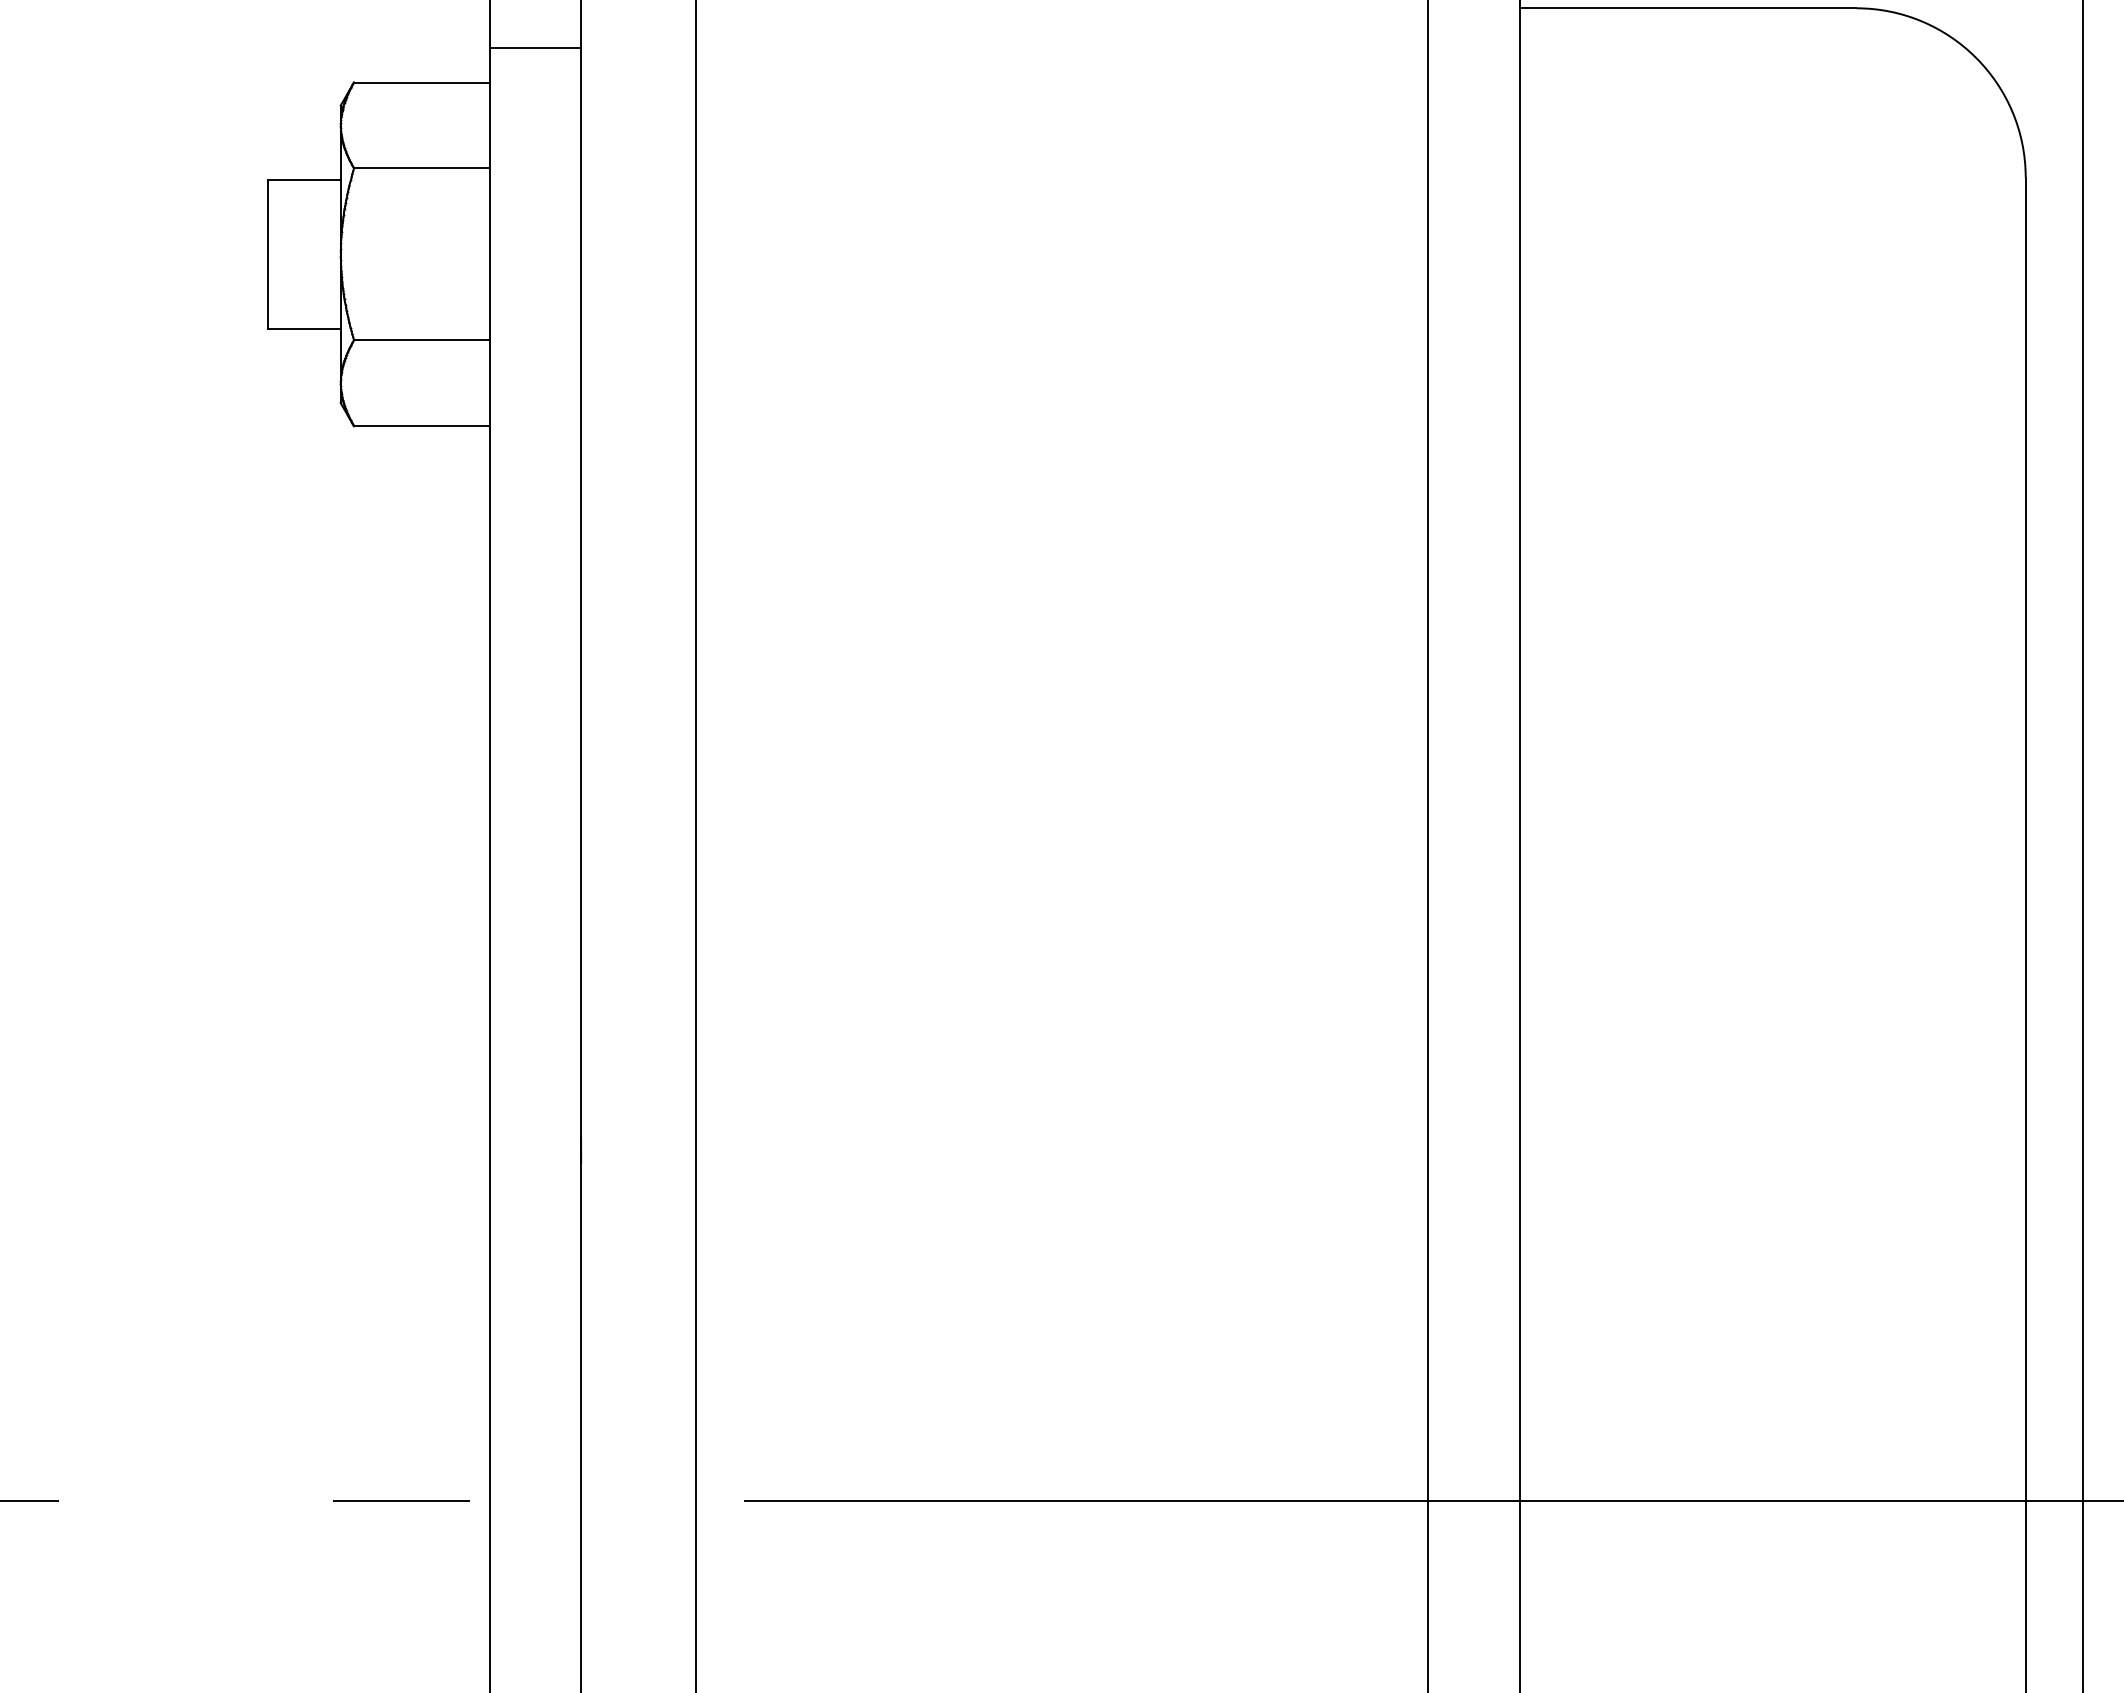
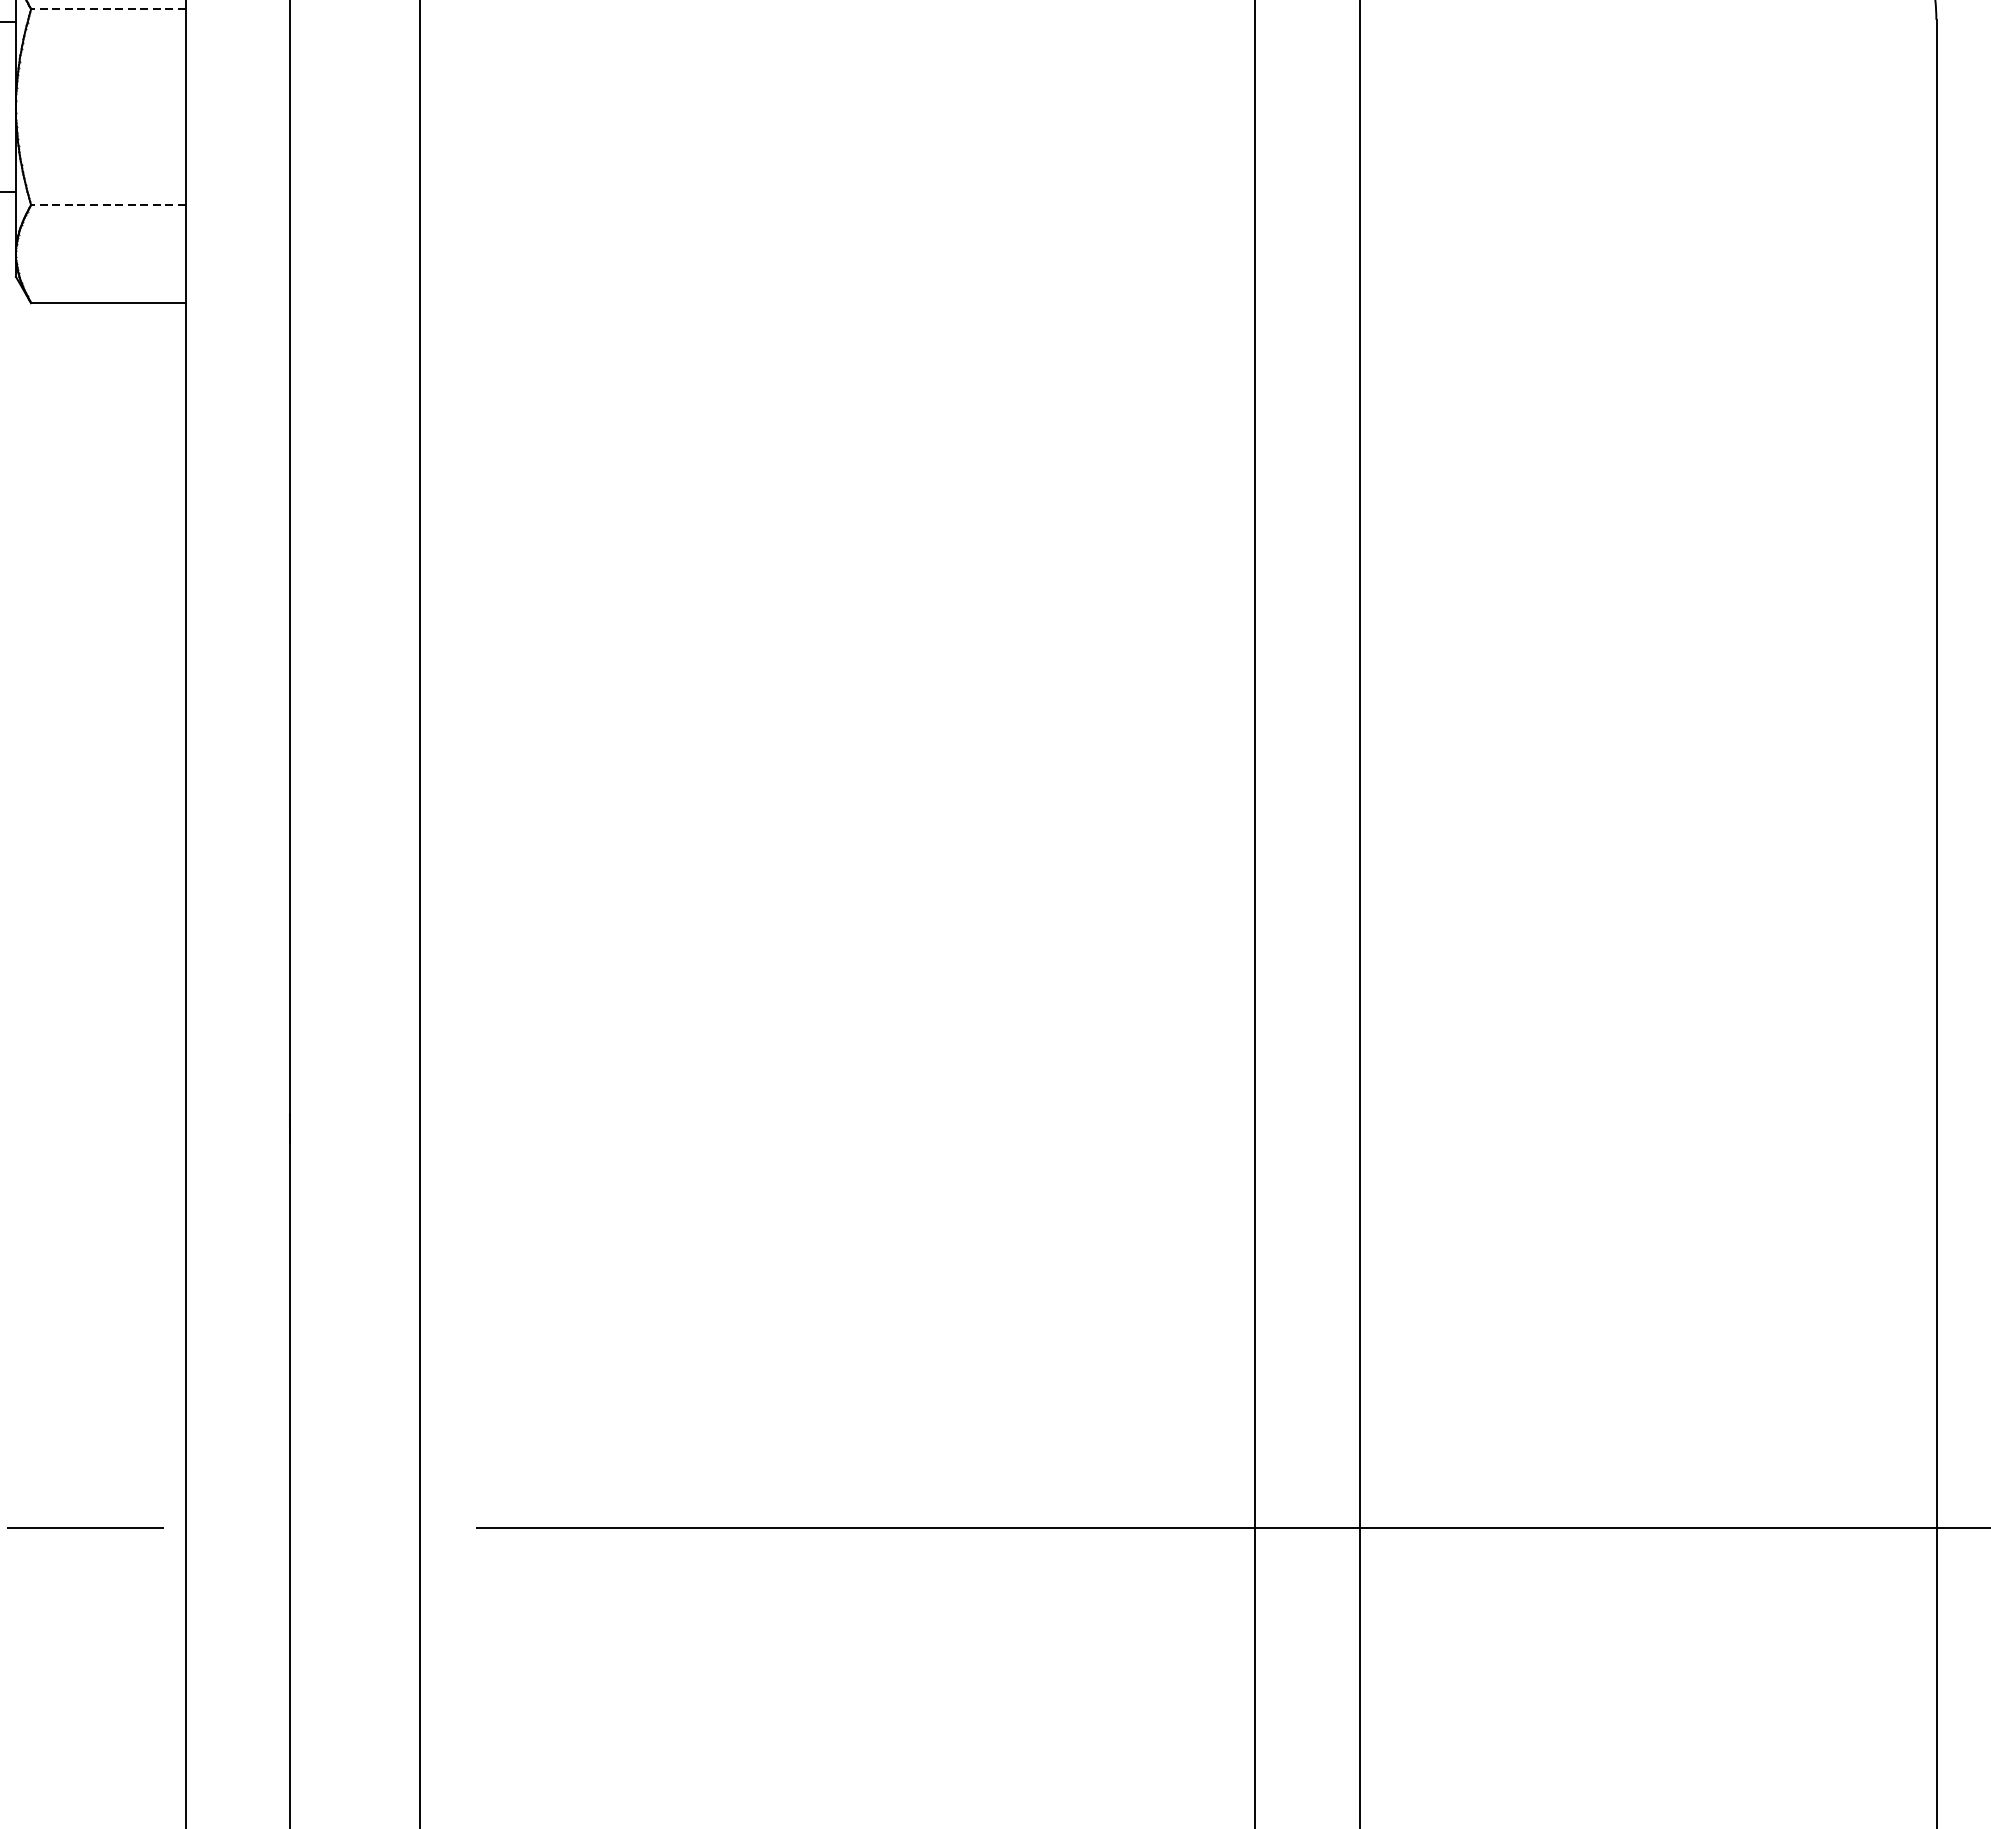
line: (421, 168) -> (108, 9), solid -> dashed
line: (421, 340) -> (108, 205), solid -> dashed

